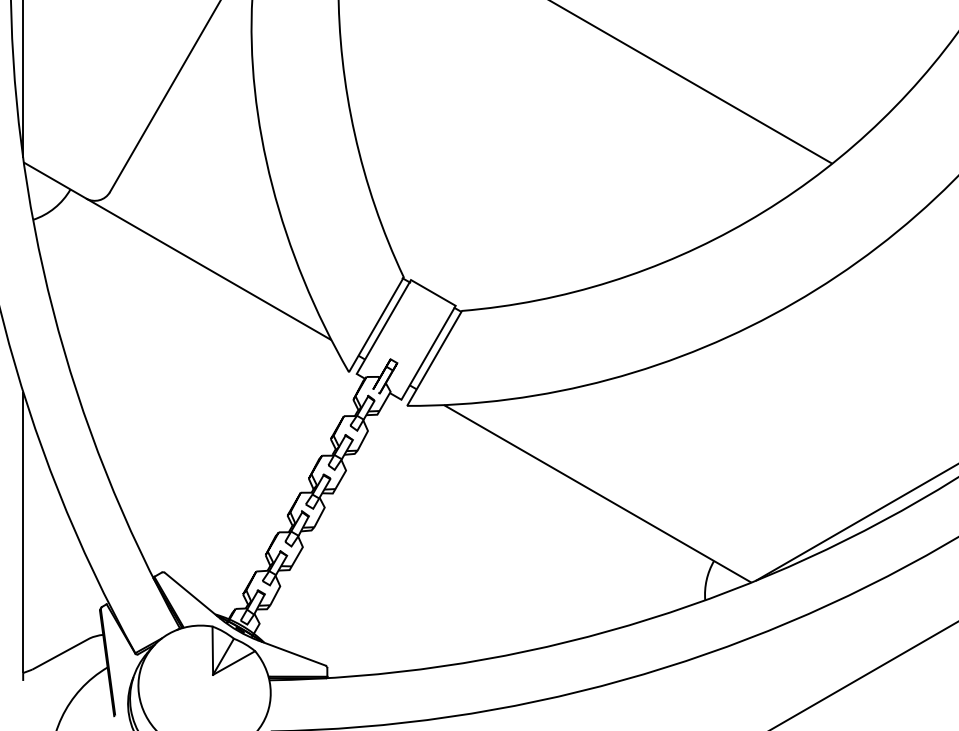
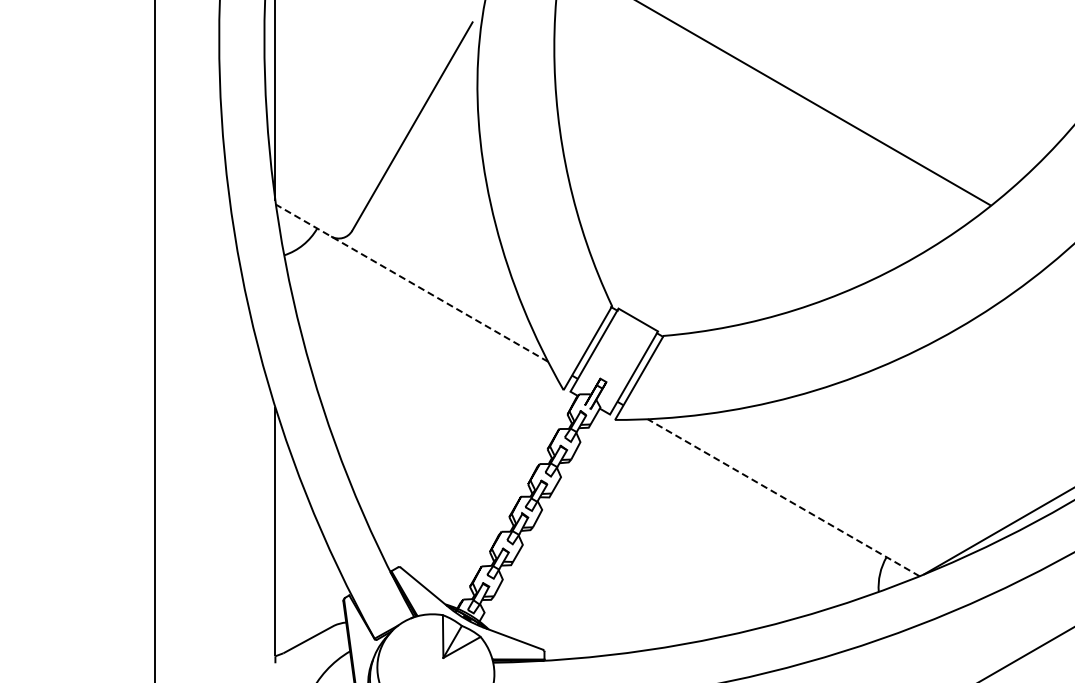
line: (177, 250) -> (411, 282), solid -> dashed
line: (597, 493) -> (783, 497), solid -> dashed

